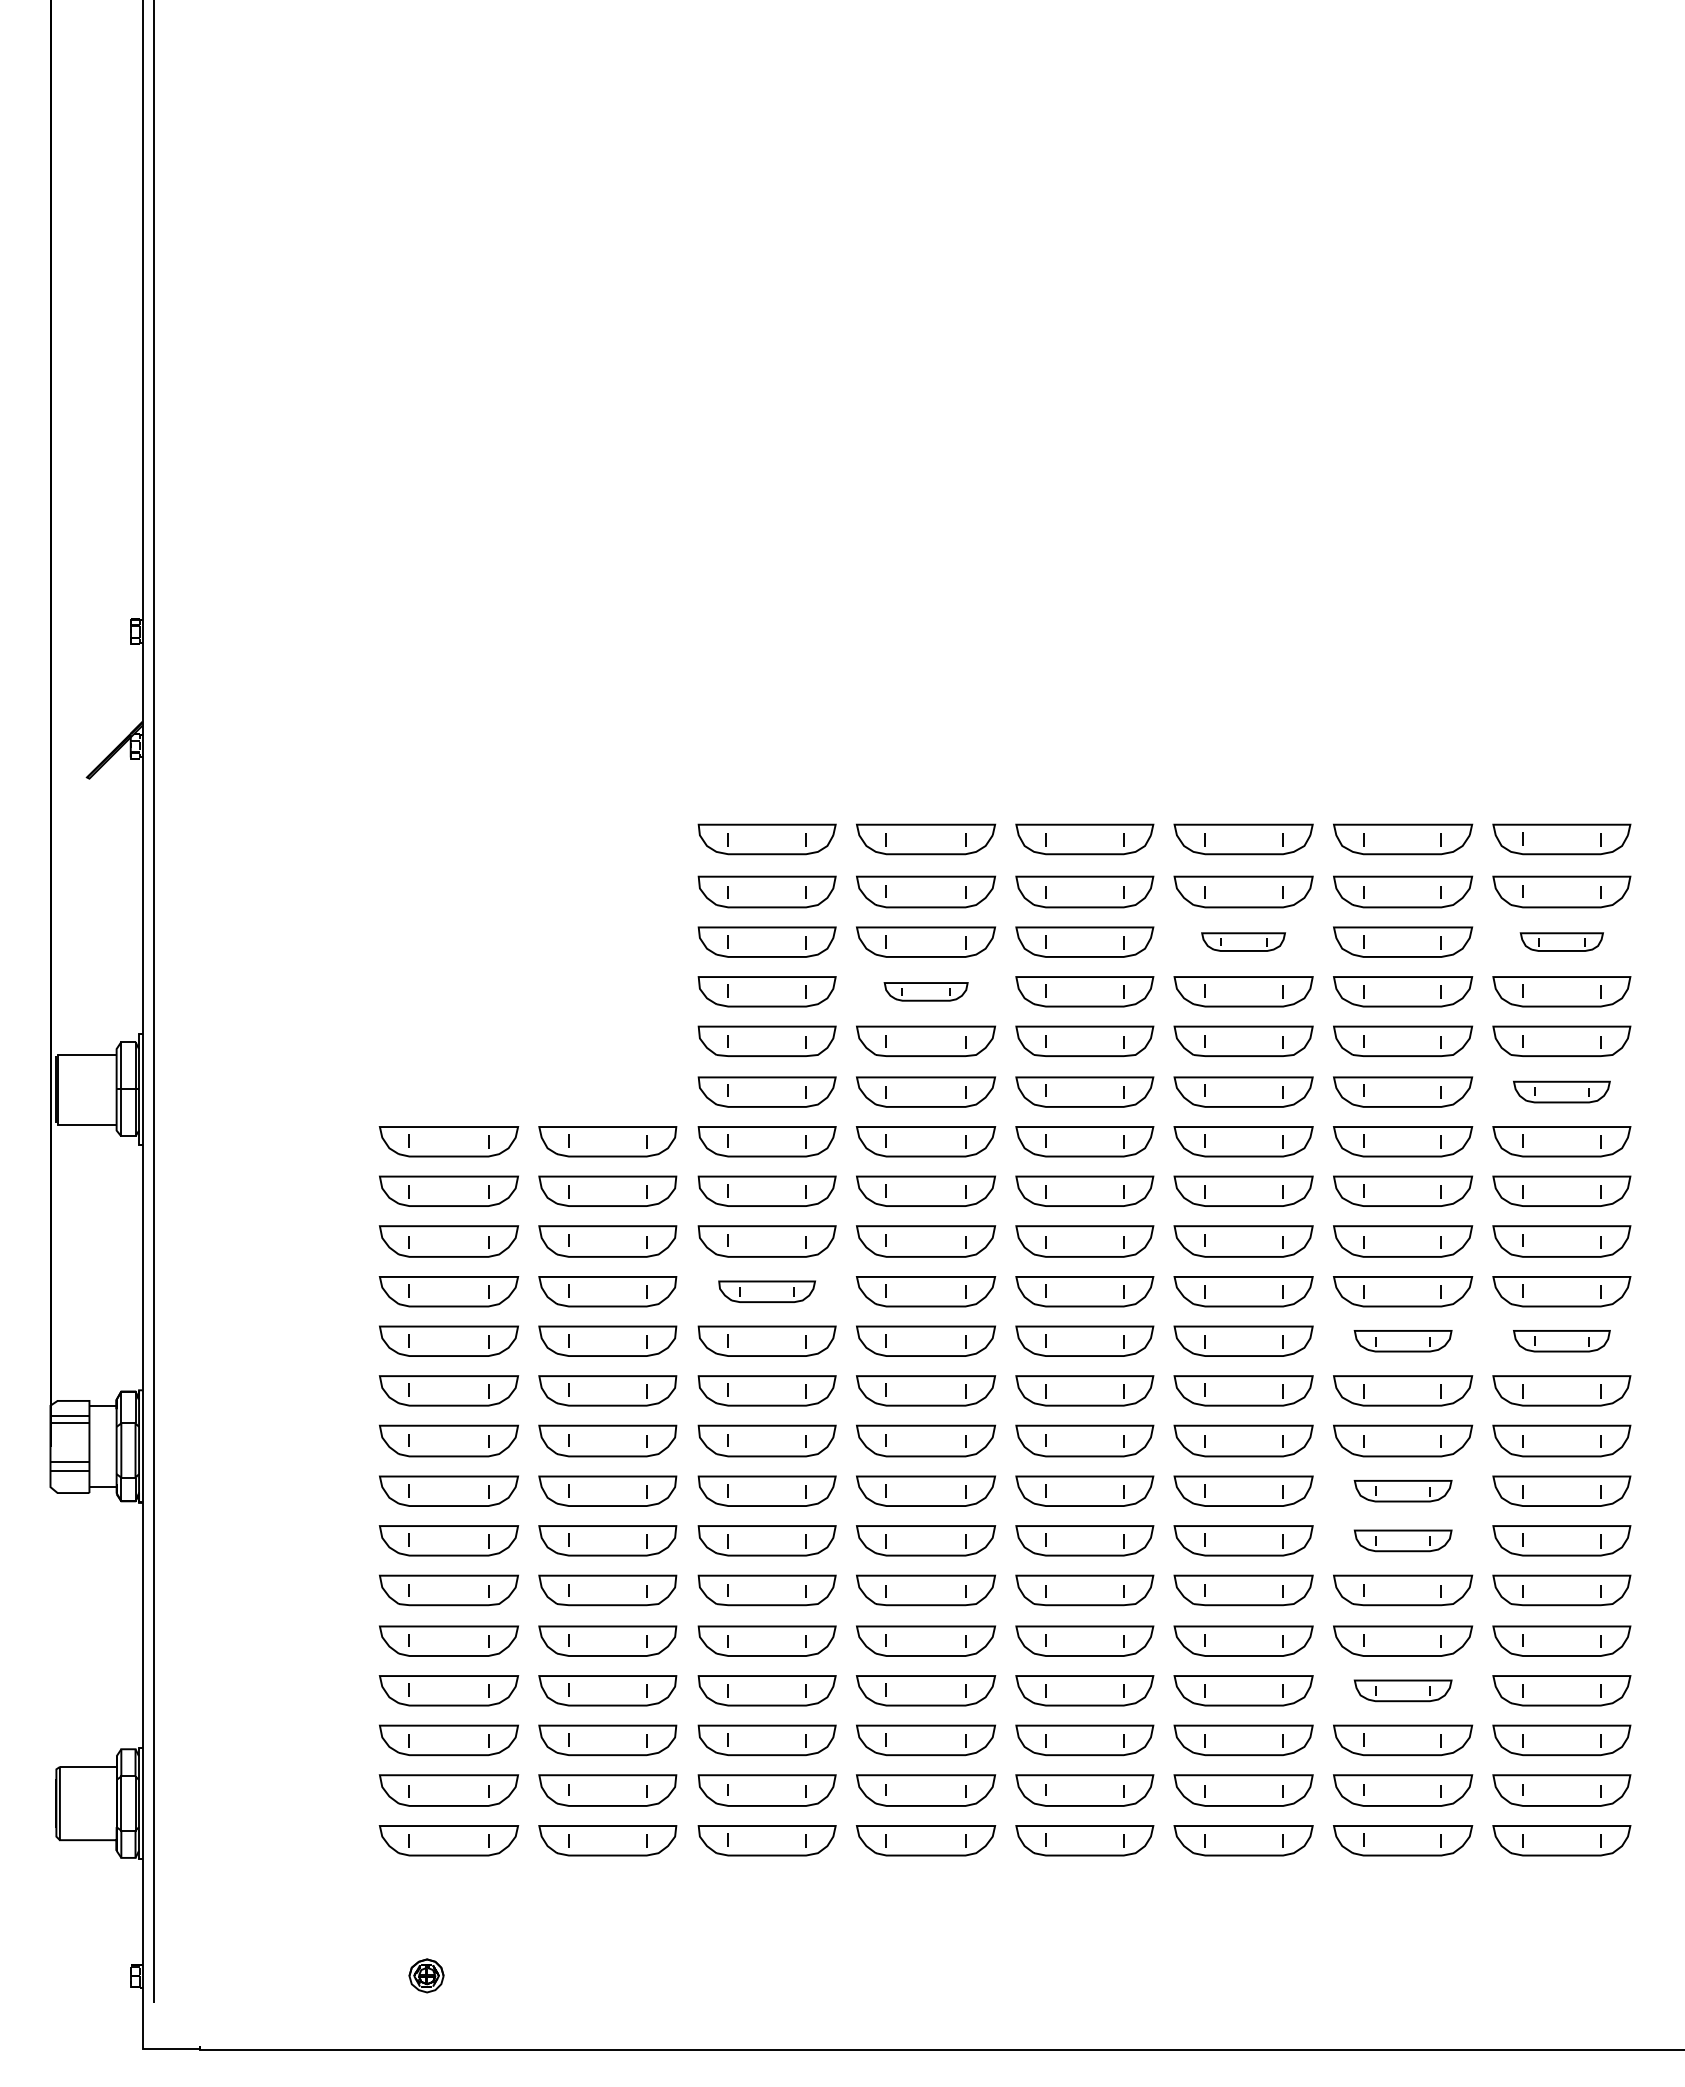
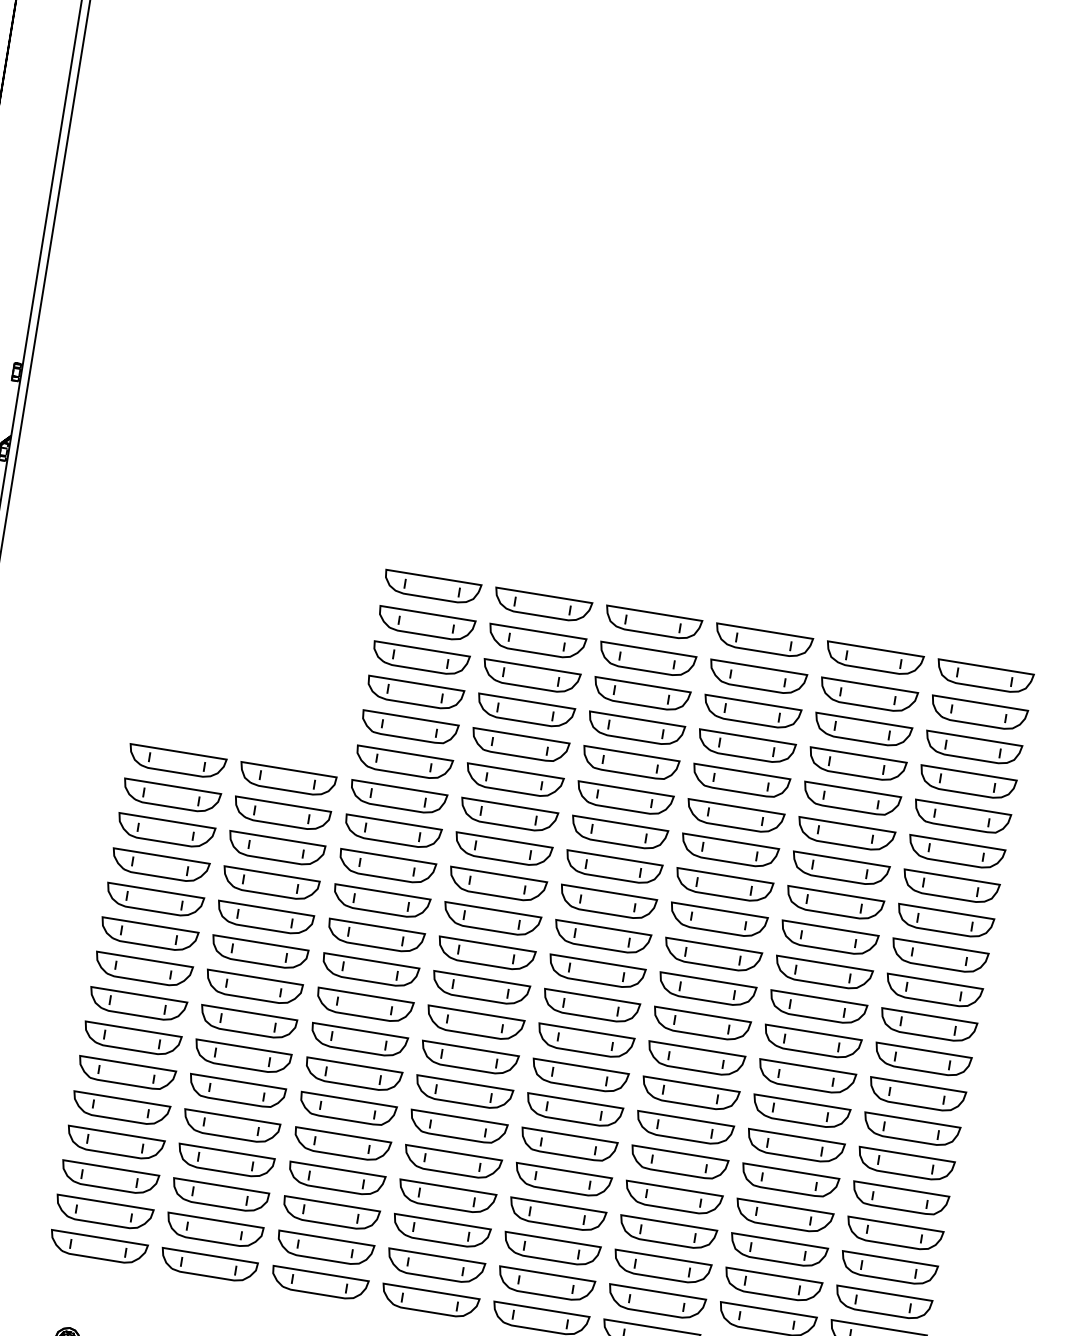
part: (1243, 941) -> (751, 712), size x1.67
part: (1561, 941) -> (972, 748), size x1.67
part: (926, 991) -> (525, 711), size x1.67
part: (1561, 1091) -> (956, 852), size x1.43
part: (766, 1291) -> (380, 901), size x1.43
part: (1403, 1340) -> (818, 1007), size x1.43
part: (1561, 1340) -> (928, 1025), size x1.43
part: (1403, 1490) -> (801, 1111), size x1.43
part: (1403, 1540) -> (795, 1146), size x1.43
part: (1403, 1690) -> (778, 1250), size x1.43

